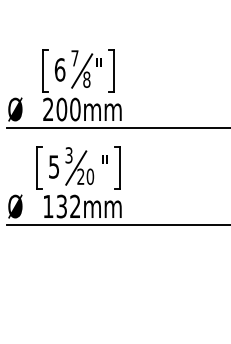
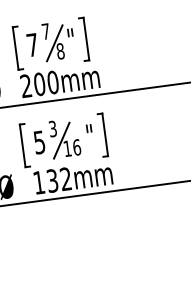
text: (59, 69) -> (32, 44), 6 -> 7
text: (85, 176) -> (72, 147), 20 -> 16

